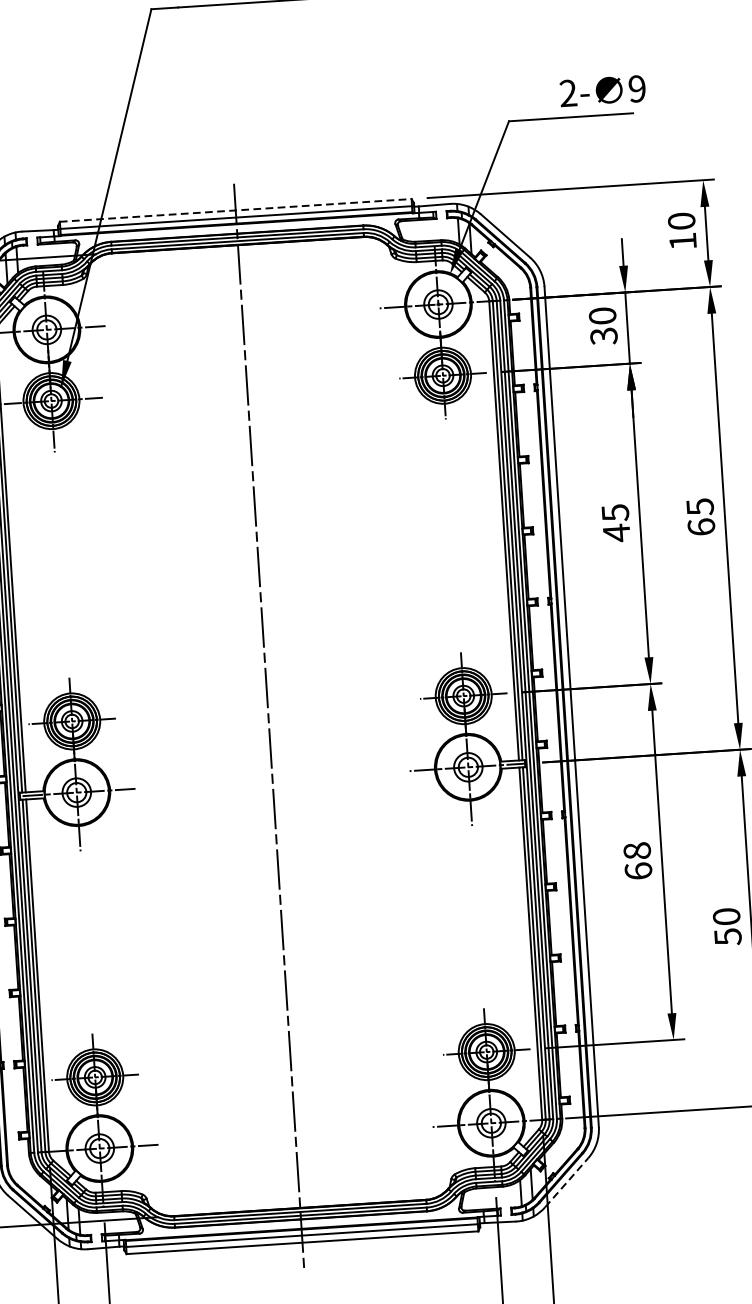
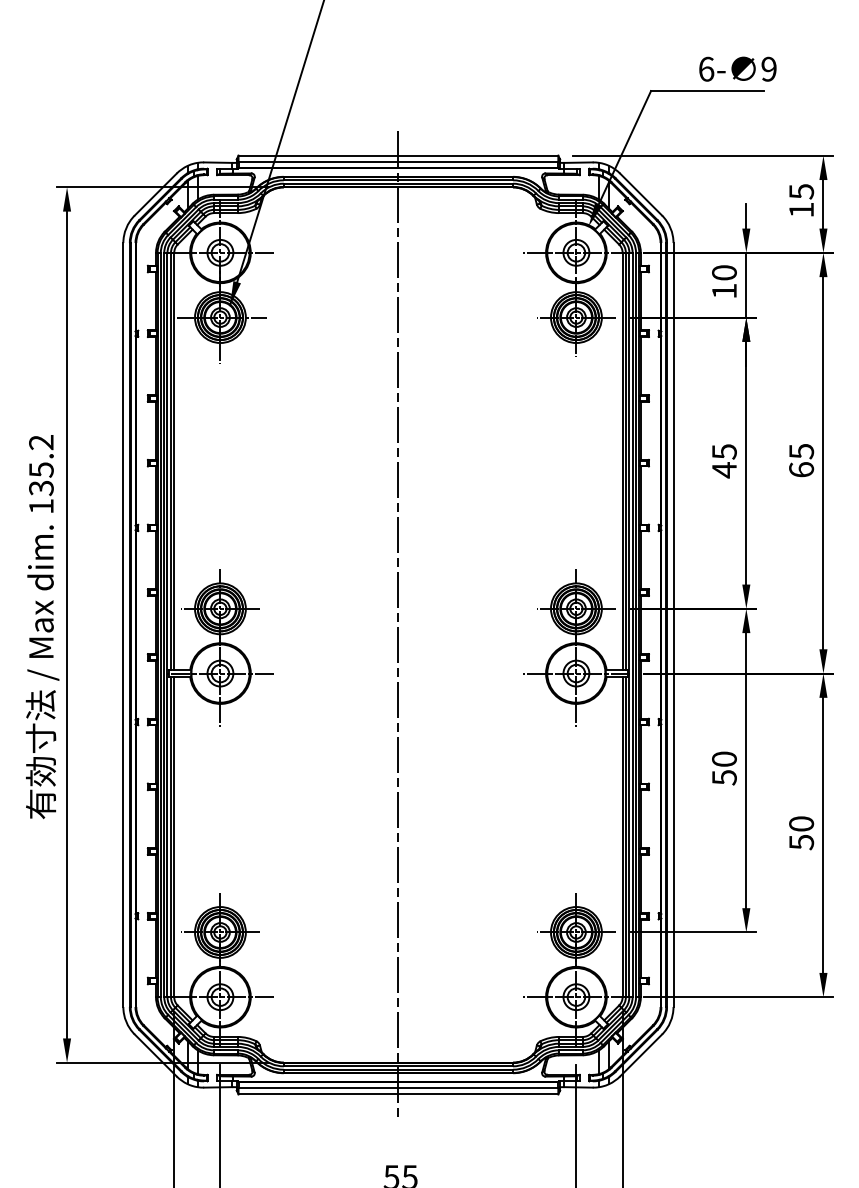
text: (568, 92) -> (706, 68), 2- -> 6-
line: (235, 210) -> (398, 155), dashed -> solid
text: (681, 221) -> (801, 191), 10 -> 15
text: (604, 336) -> (724, 291), 30 -> 10
text: (637, 861) -> (724, 768), 68 -> 50
line: (567, 1182) -> (641, 1055), dashed -> solid

